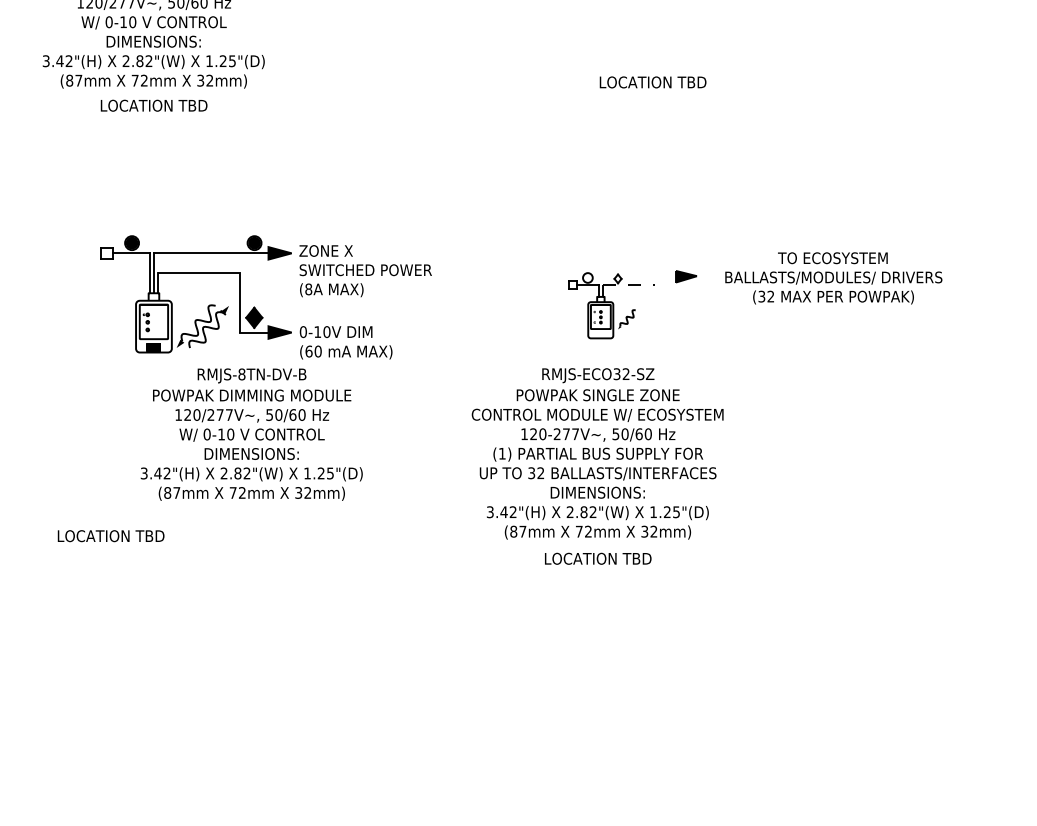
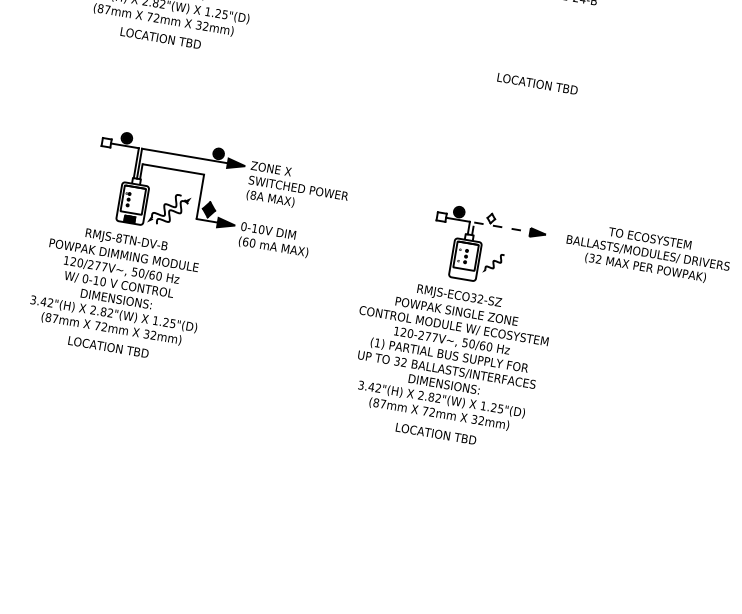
part: (607, 305) -> (475, 245), size x1.43
text: (251, 434) -> (118, 284), moved
text: (110, 536) -> (108, 347), moved

